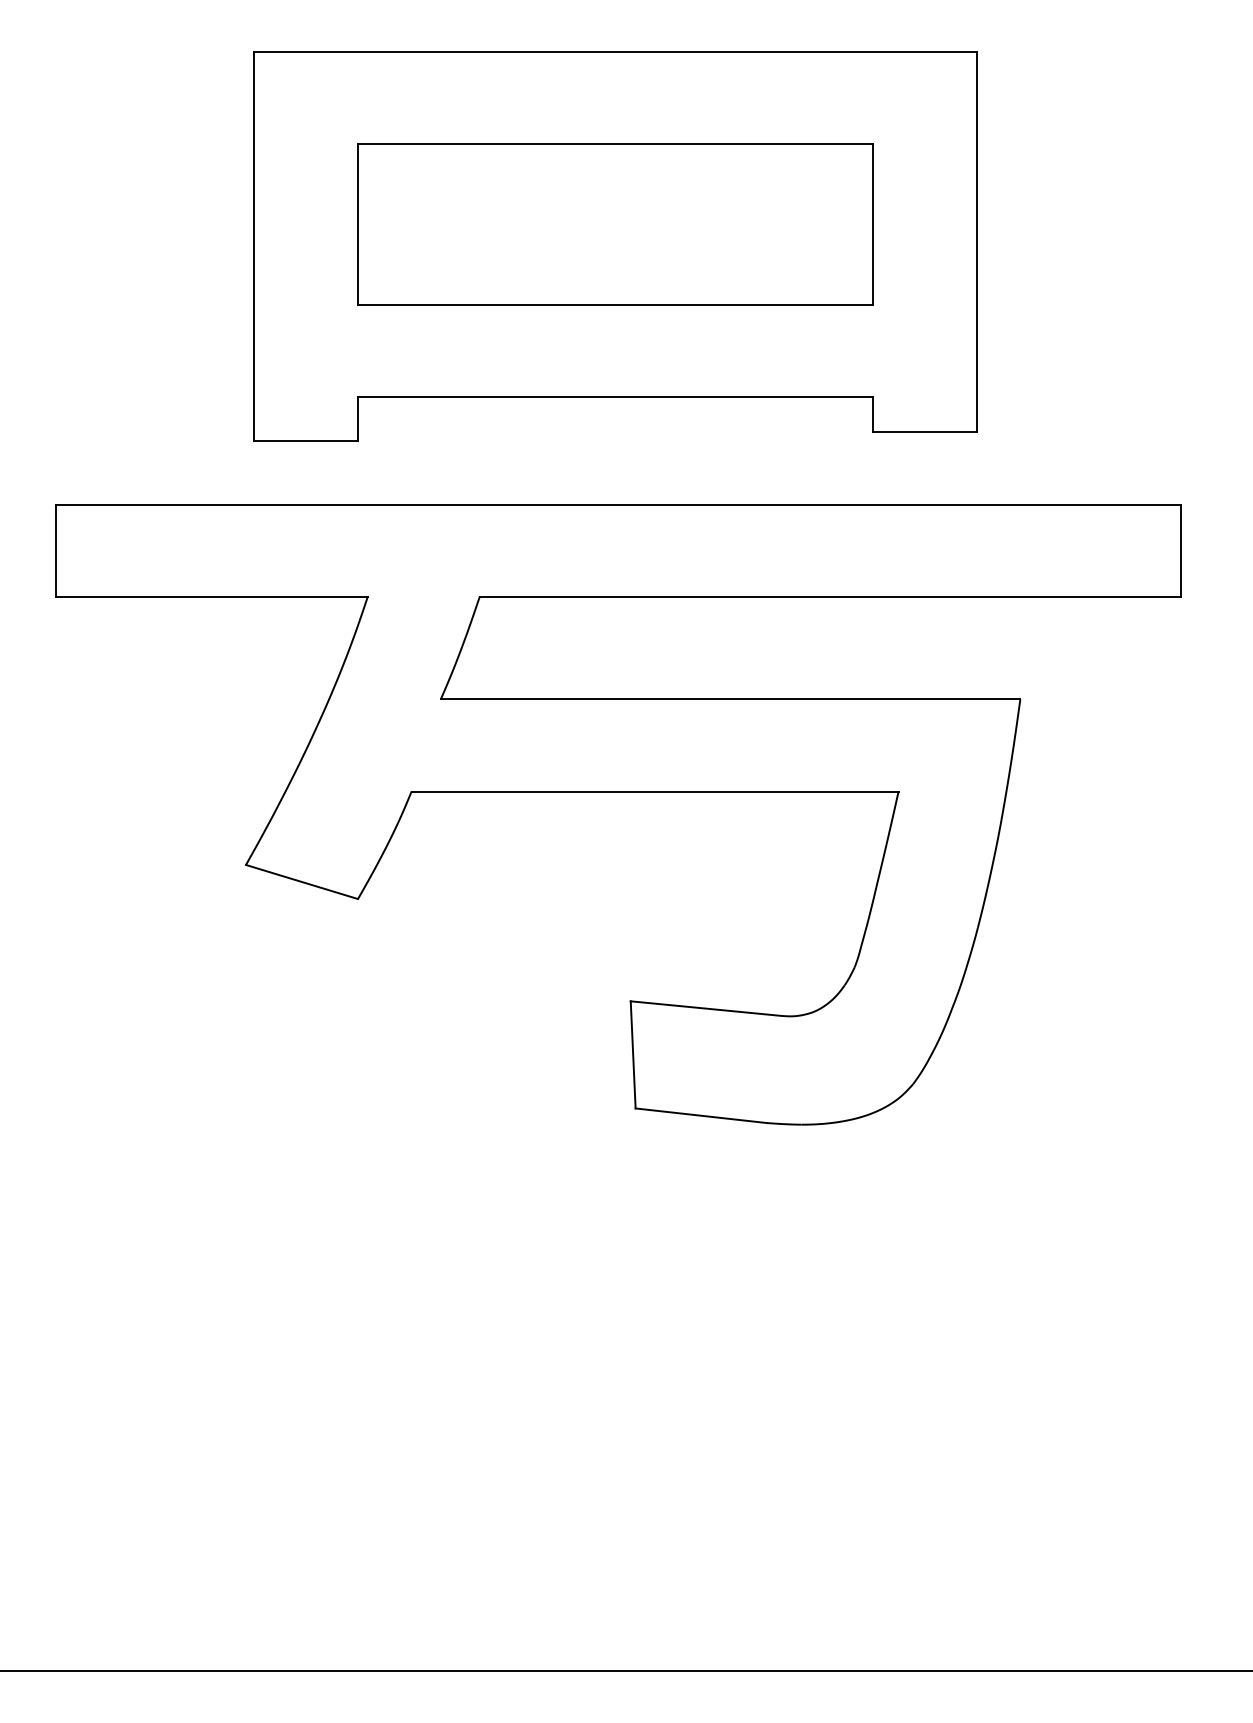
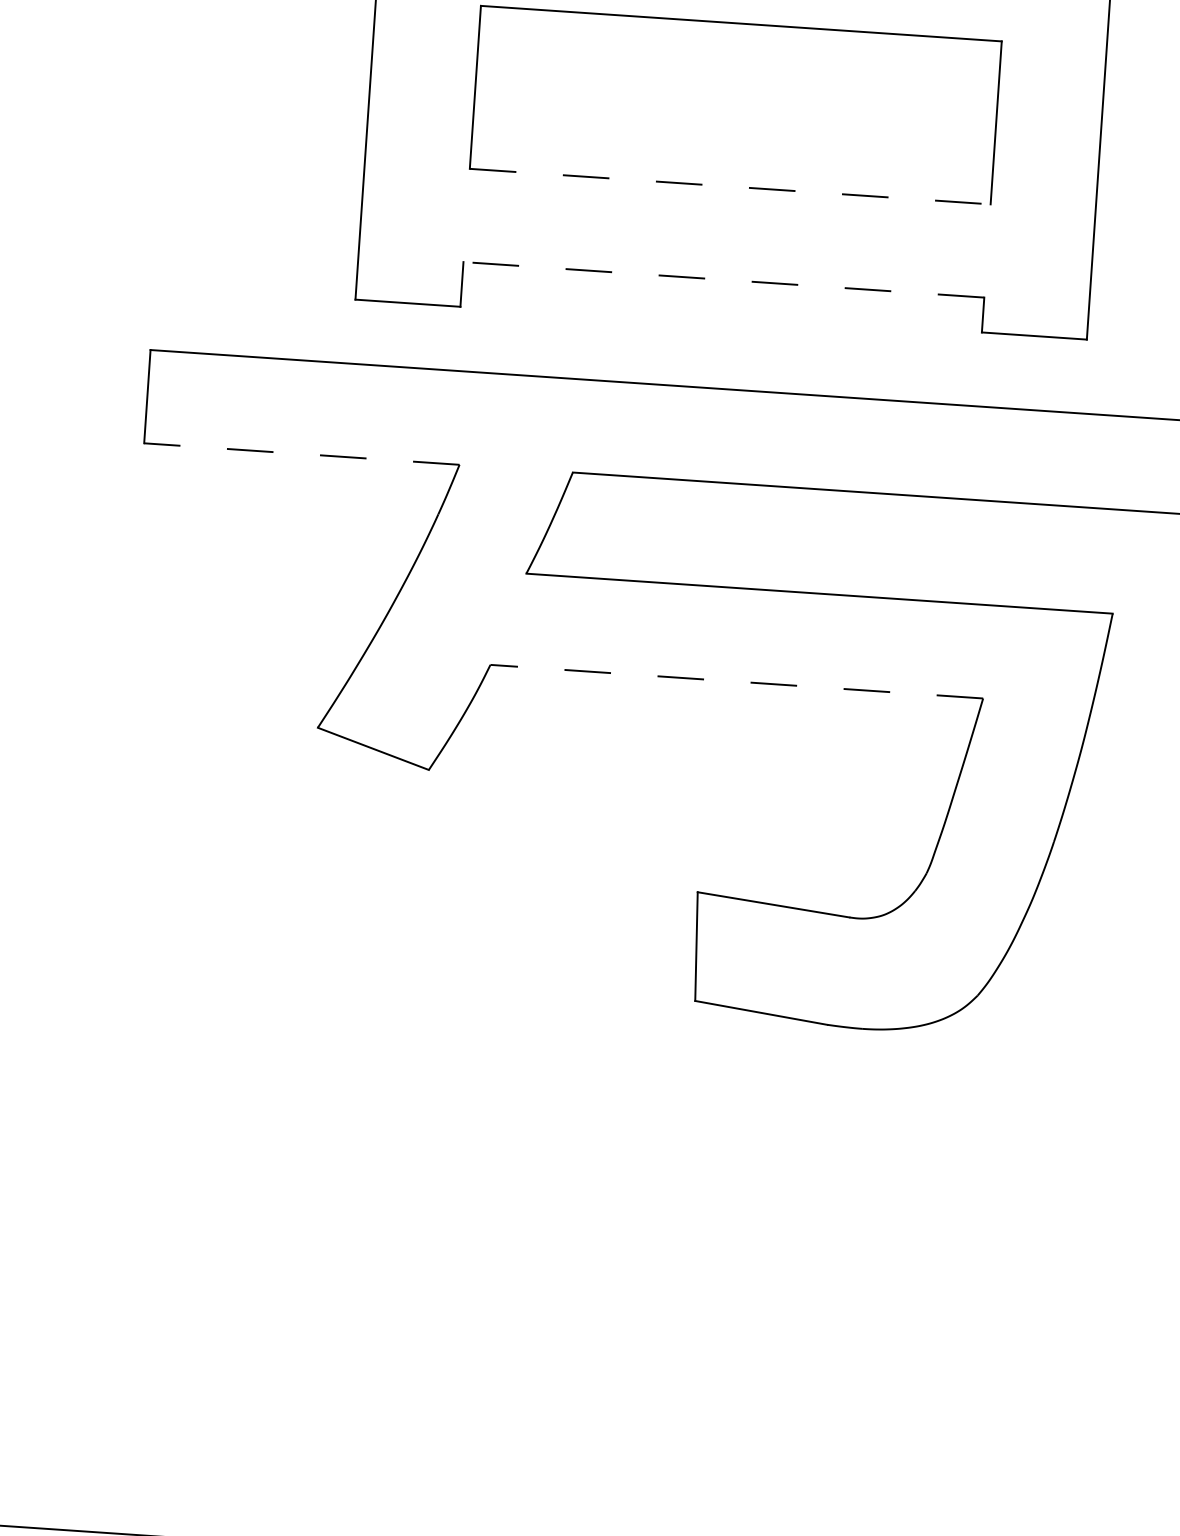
line: (615, 304) -> (730, 186), solid -> dashed
line: (614, 397) -> (722, 280), solid -> dashed
line: (211, 596) -> (301, 453), solid -> dashed
line: (654, 791) -> (736, 681), solid -> dashed

